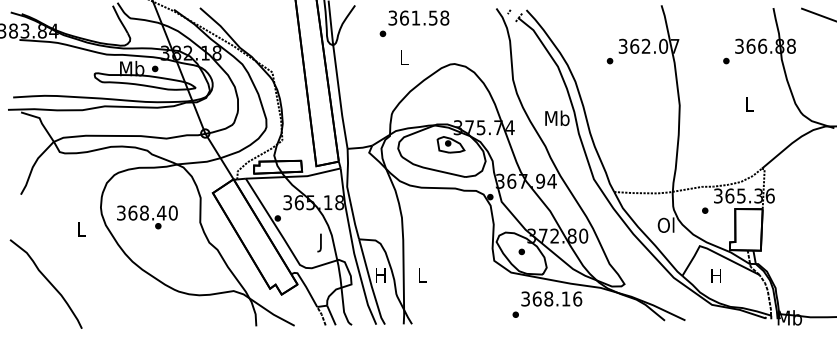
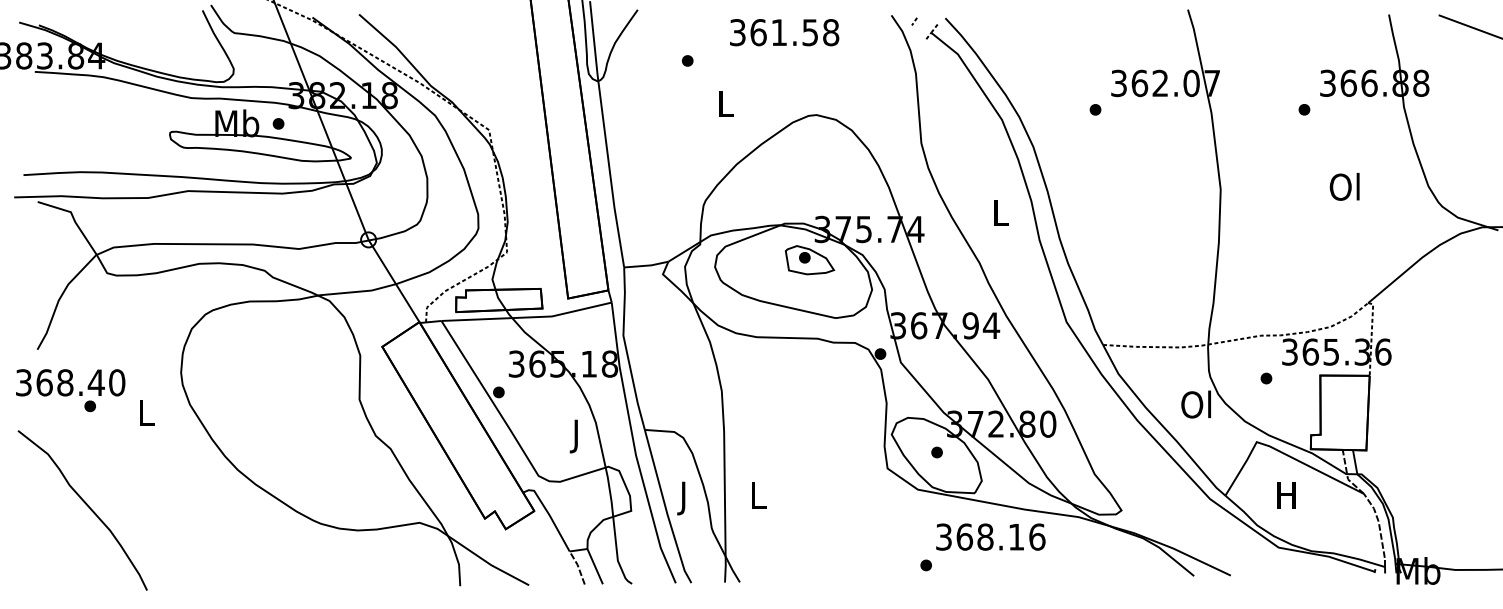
text: (418, 17) -> (783, 31), moved
text: (748, 103) -> (1344, 185), L -> Ol
text: (557, 118) -> (1001, 212), Mb -> L
text: (147, 217) -> (70, 390), moved
text: (380, 277) -> (683, 498), H -> J

